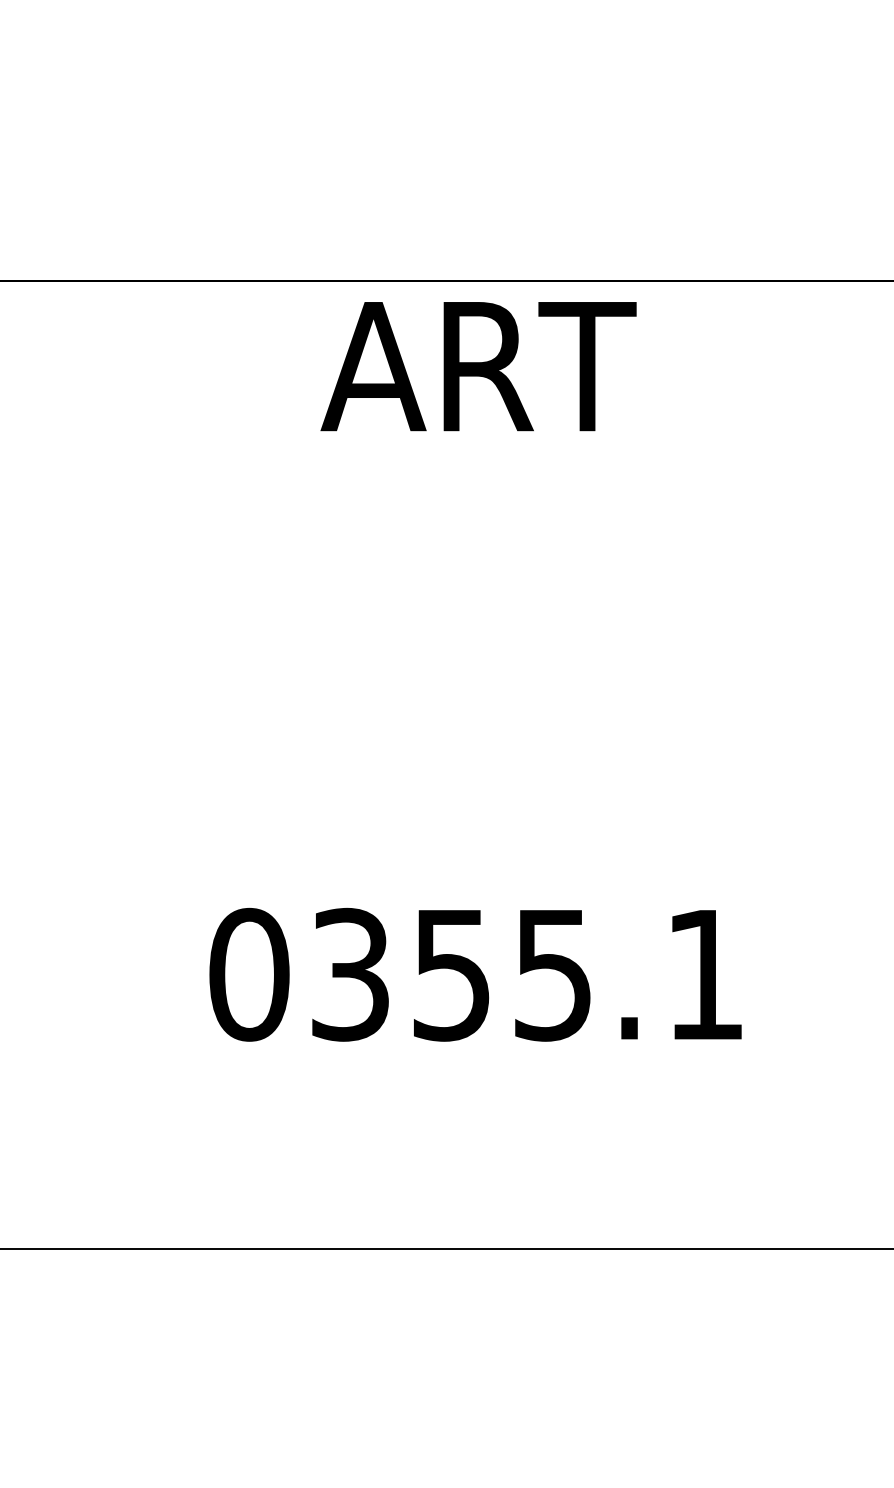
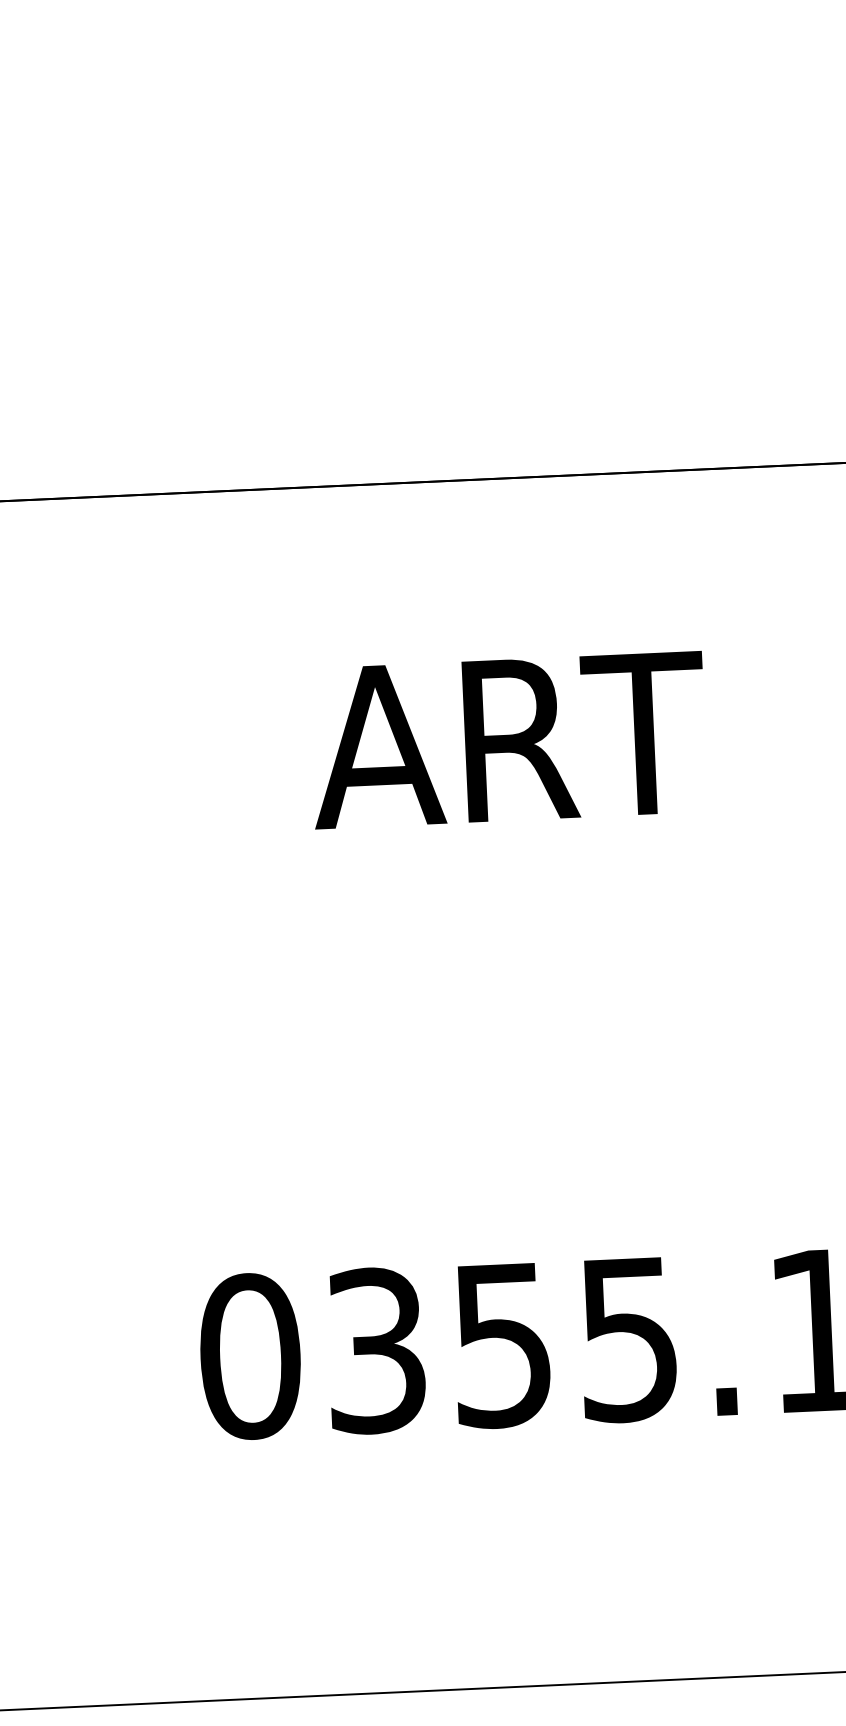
text: (478, 366) -> (508, 740), moved

